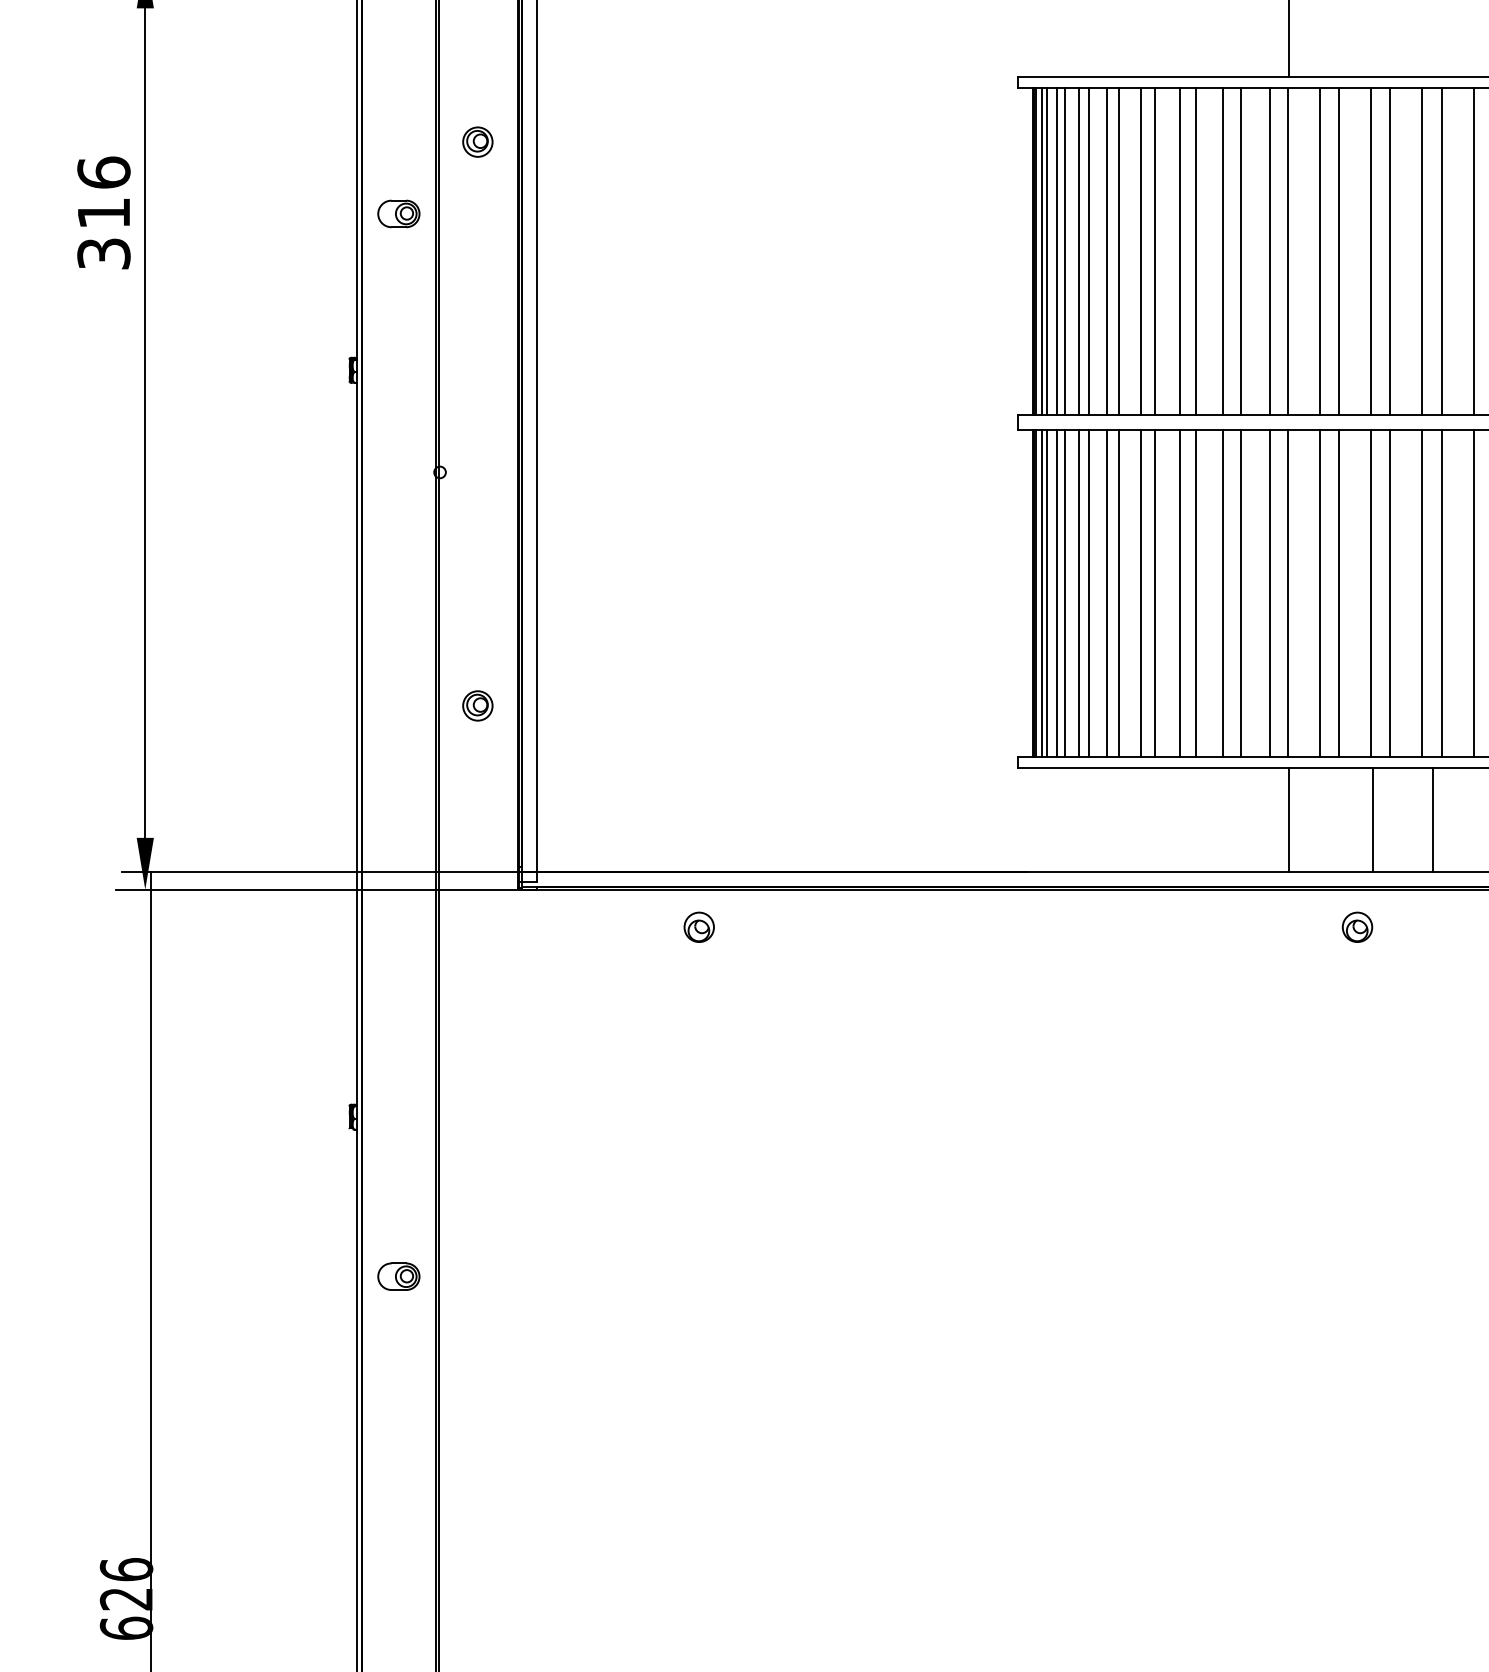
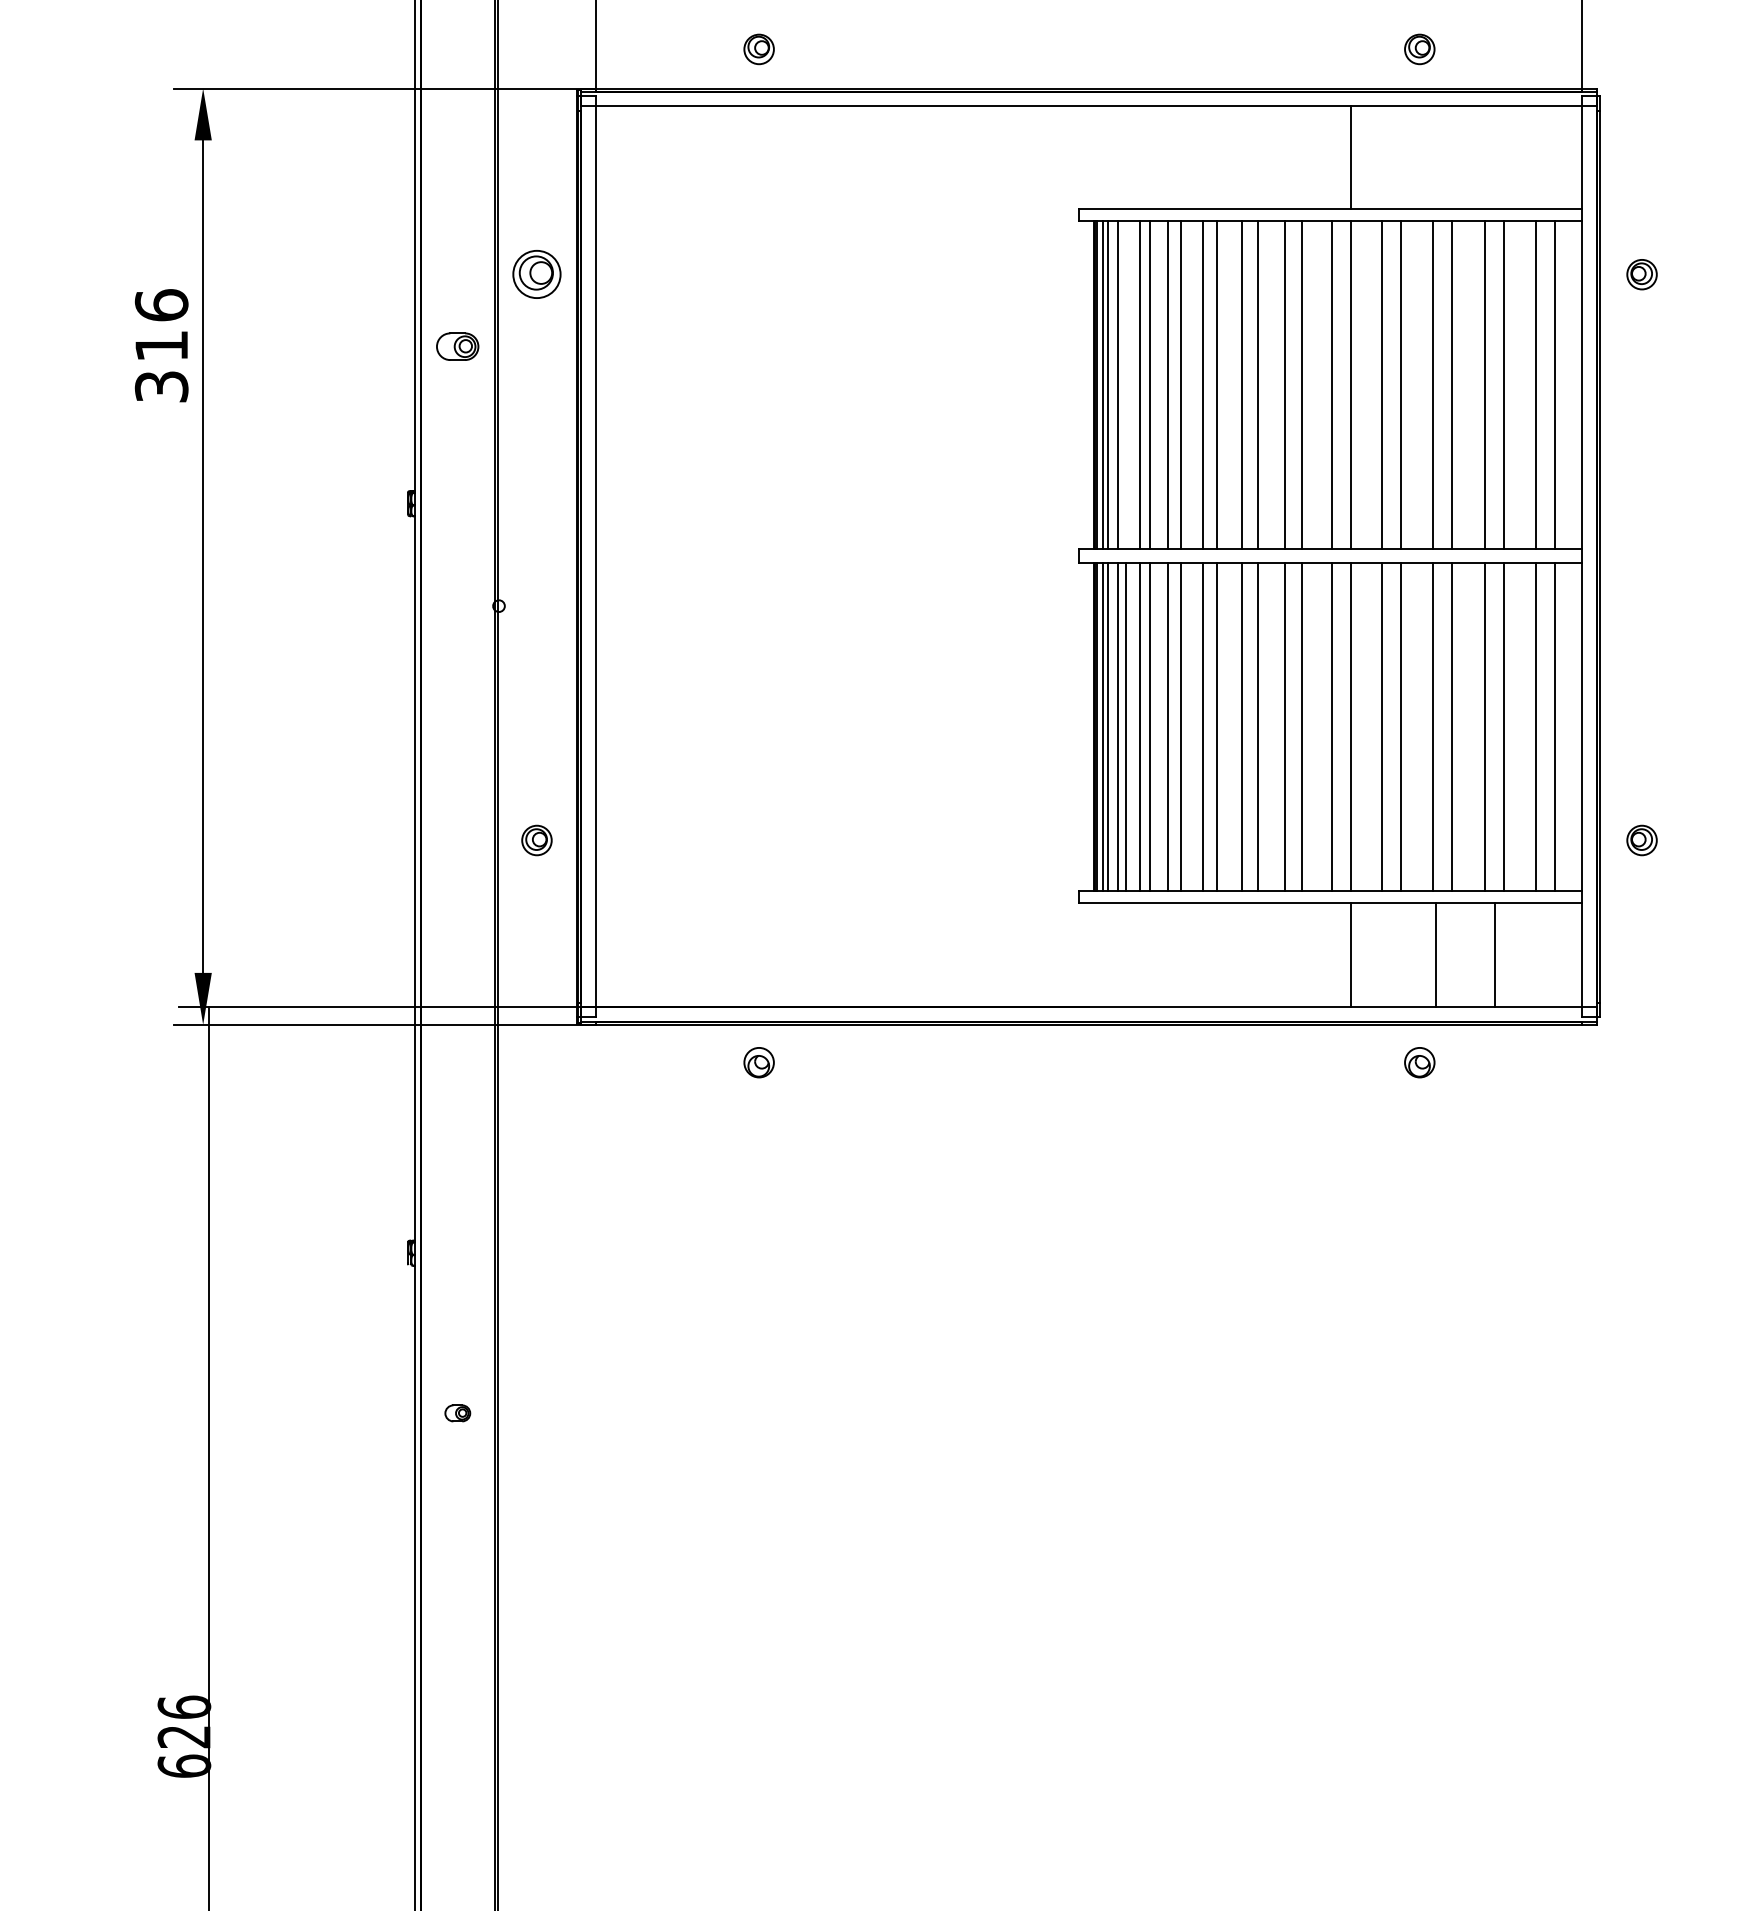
part: (477, 141) -> (536, 274), size x1.6
line: (1064, 251) -> (1125, 384), removed
part: (398, 1276) -> (457, 1413), size x0.6

